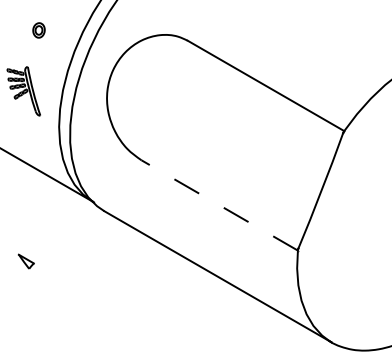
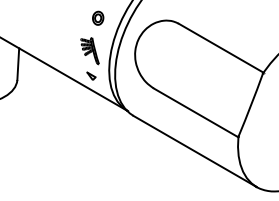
part: (39, 29) -> (98, 17), size x1.67
line: (220, 204) -> (196, 112), dashed -> solid
part: (26, 260) -> (91, 75), moved

